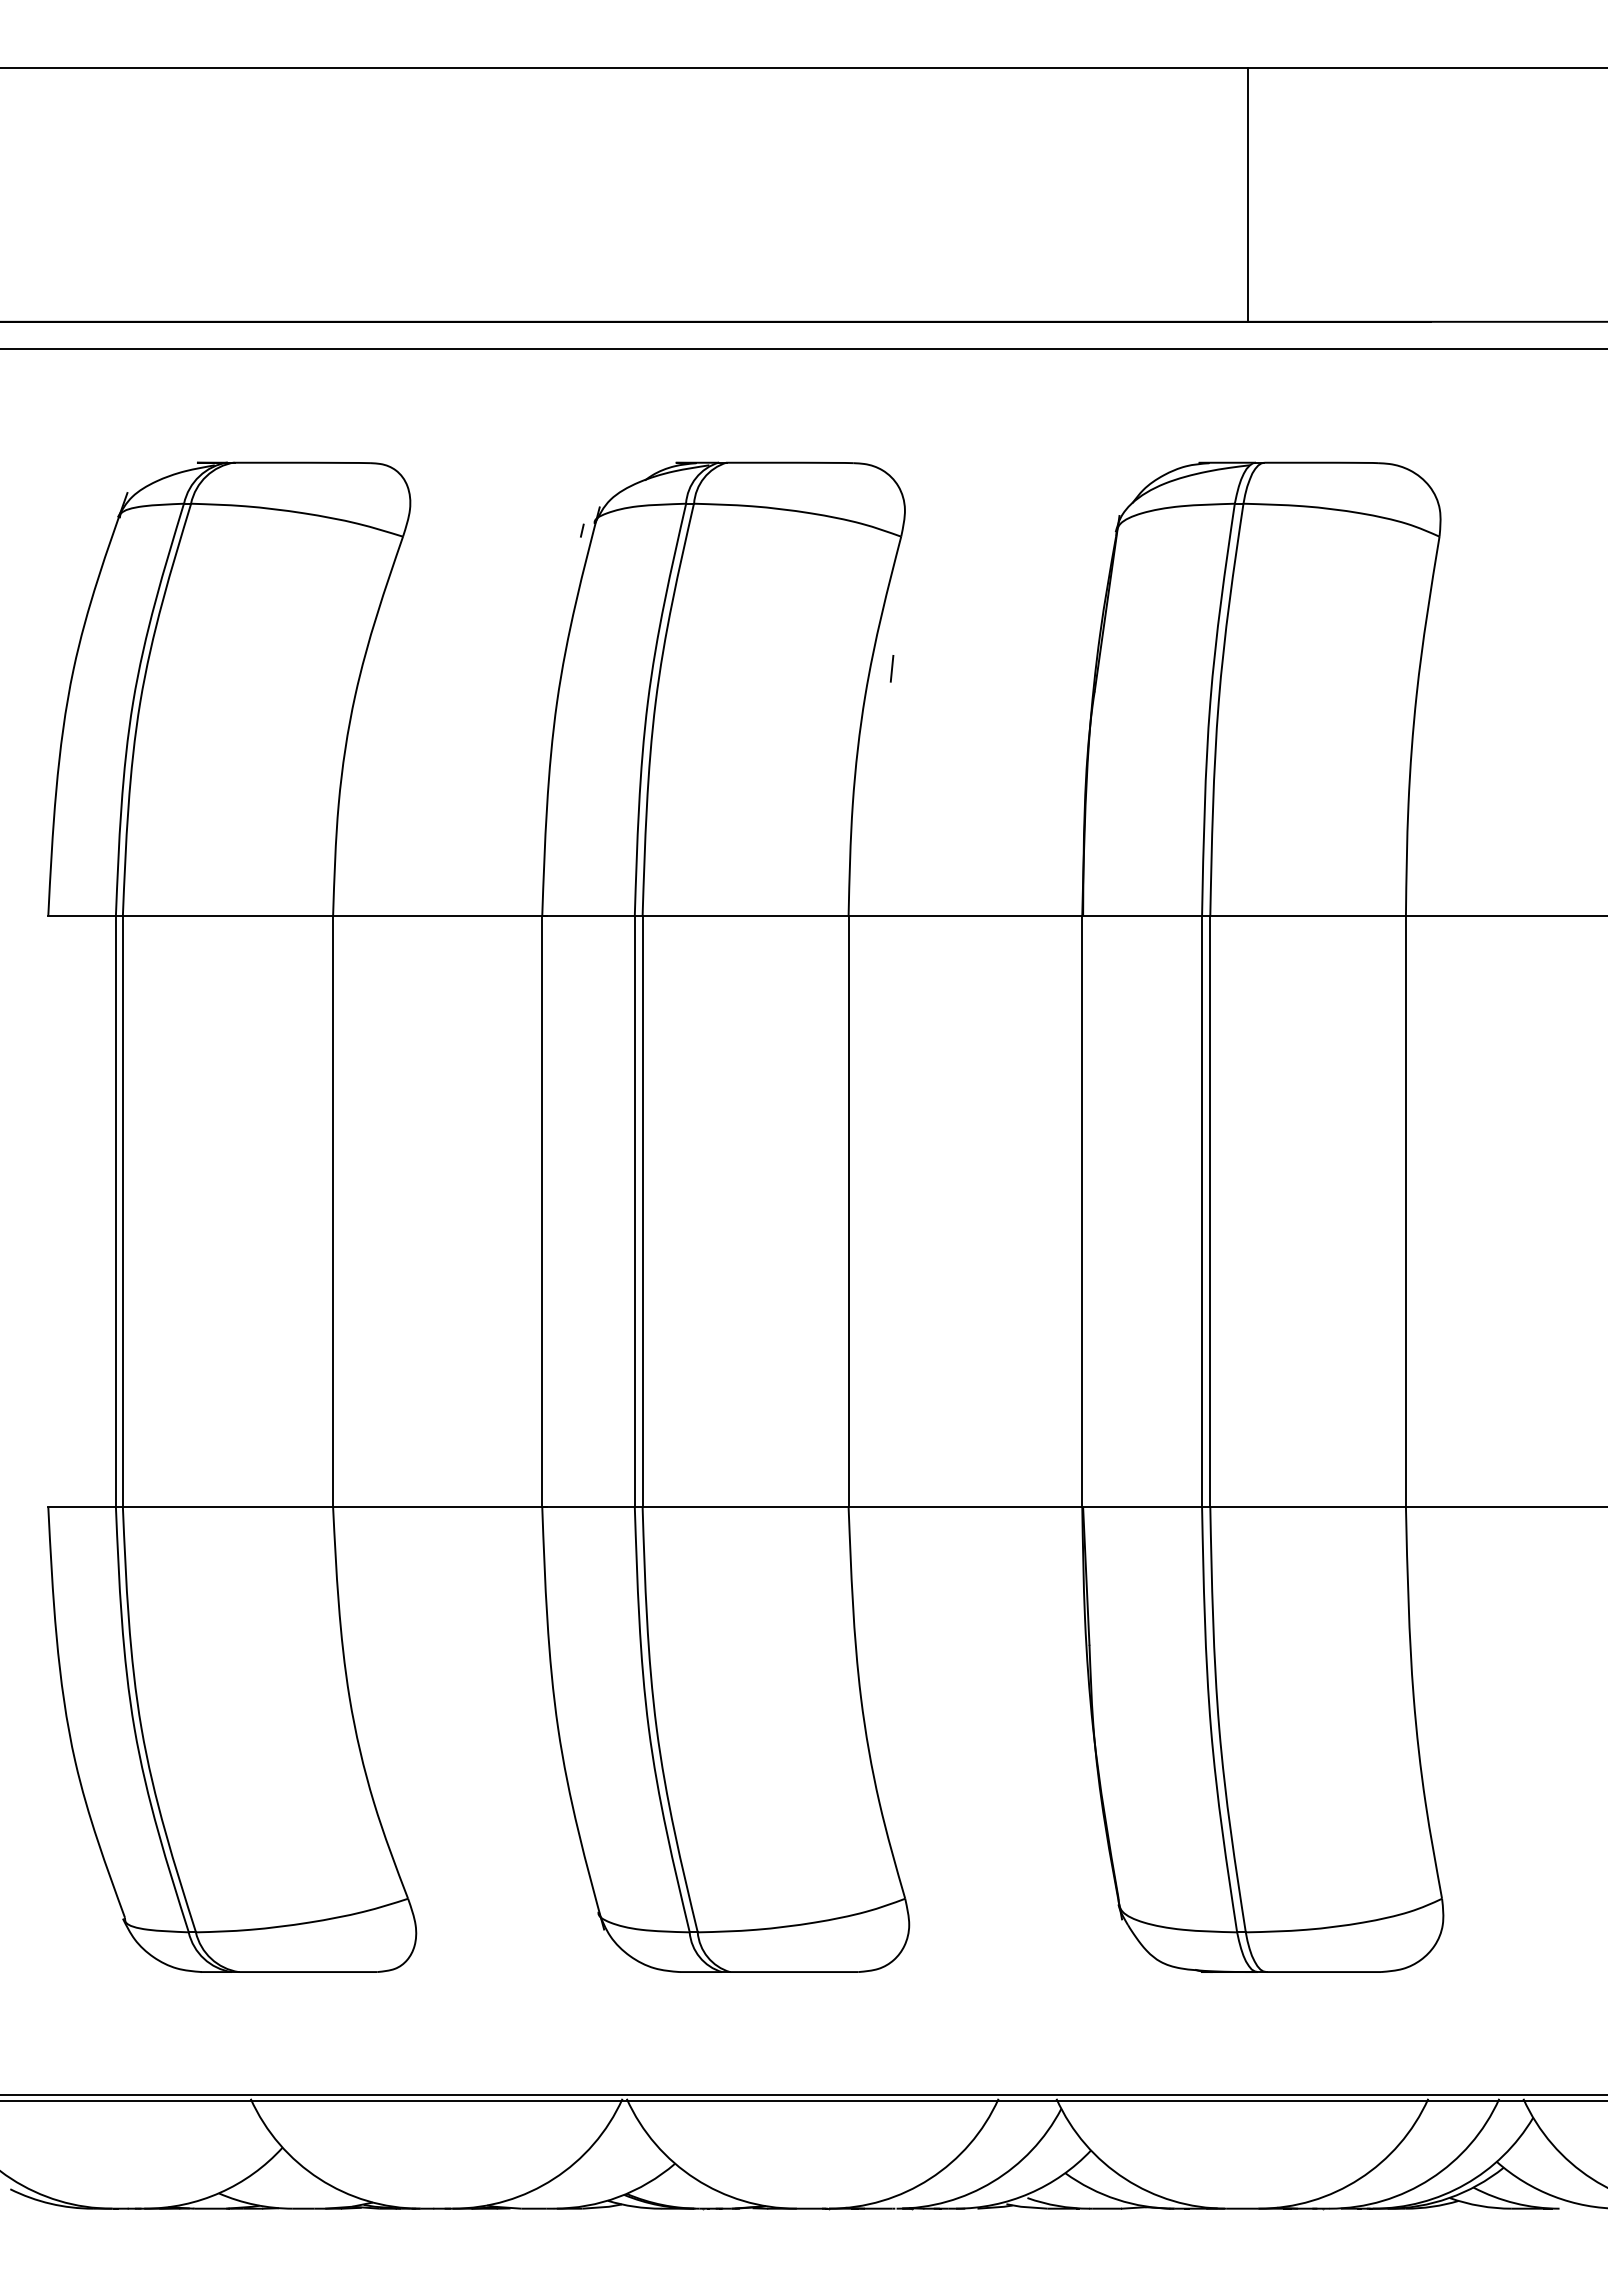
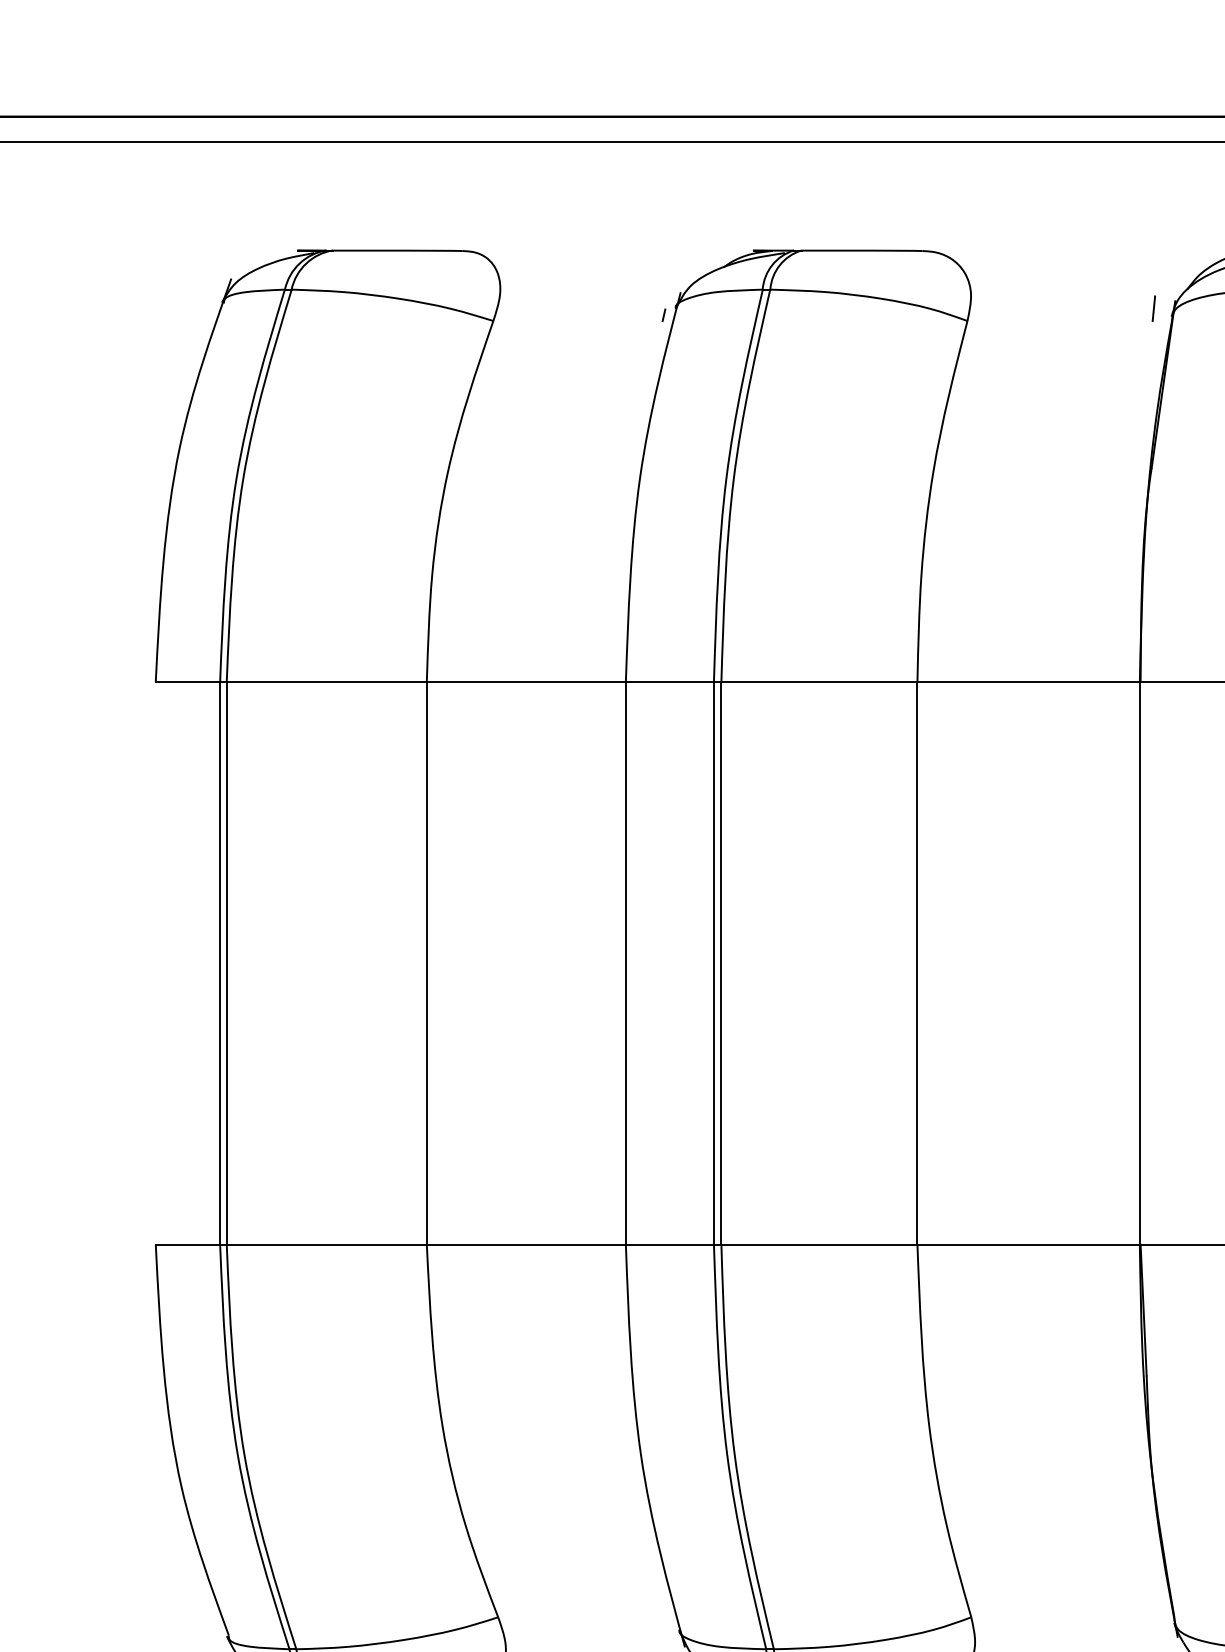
line: (891, 668) -> (1153, 308), moved

